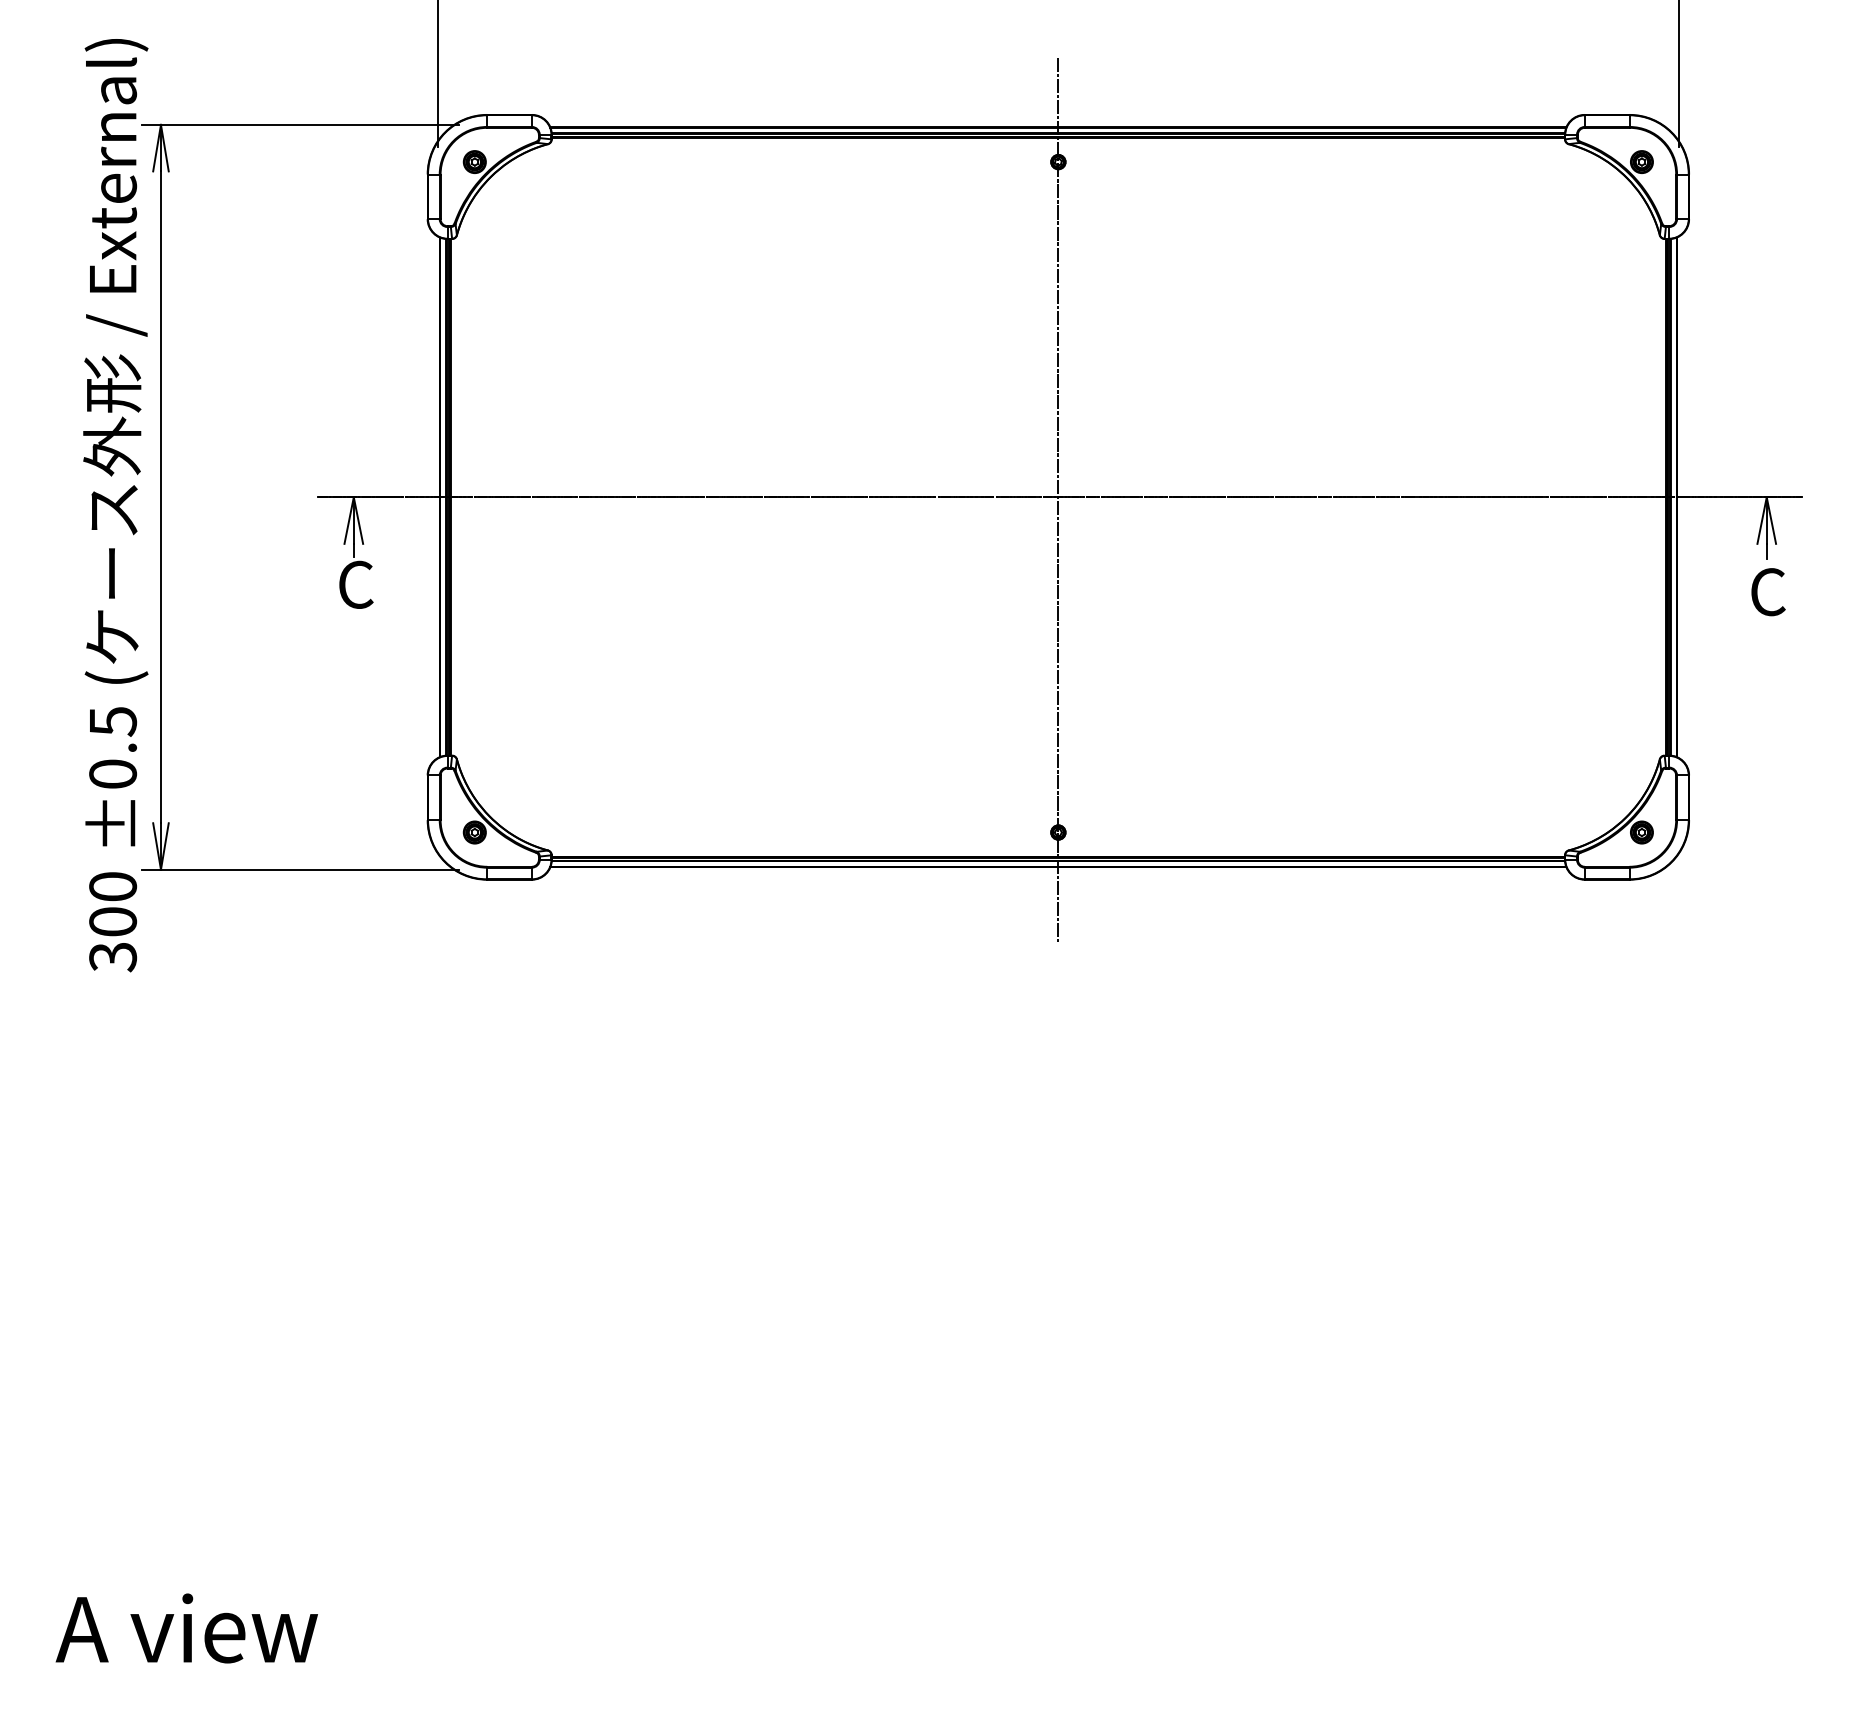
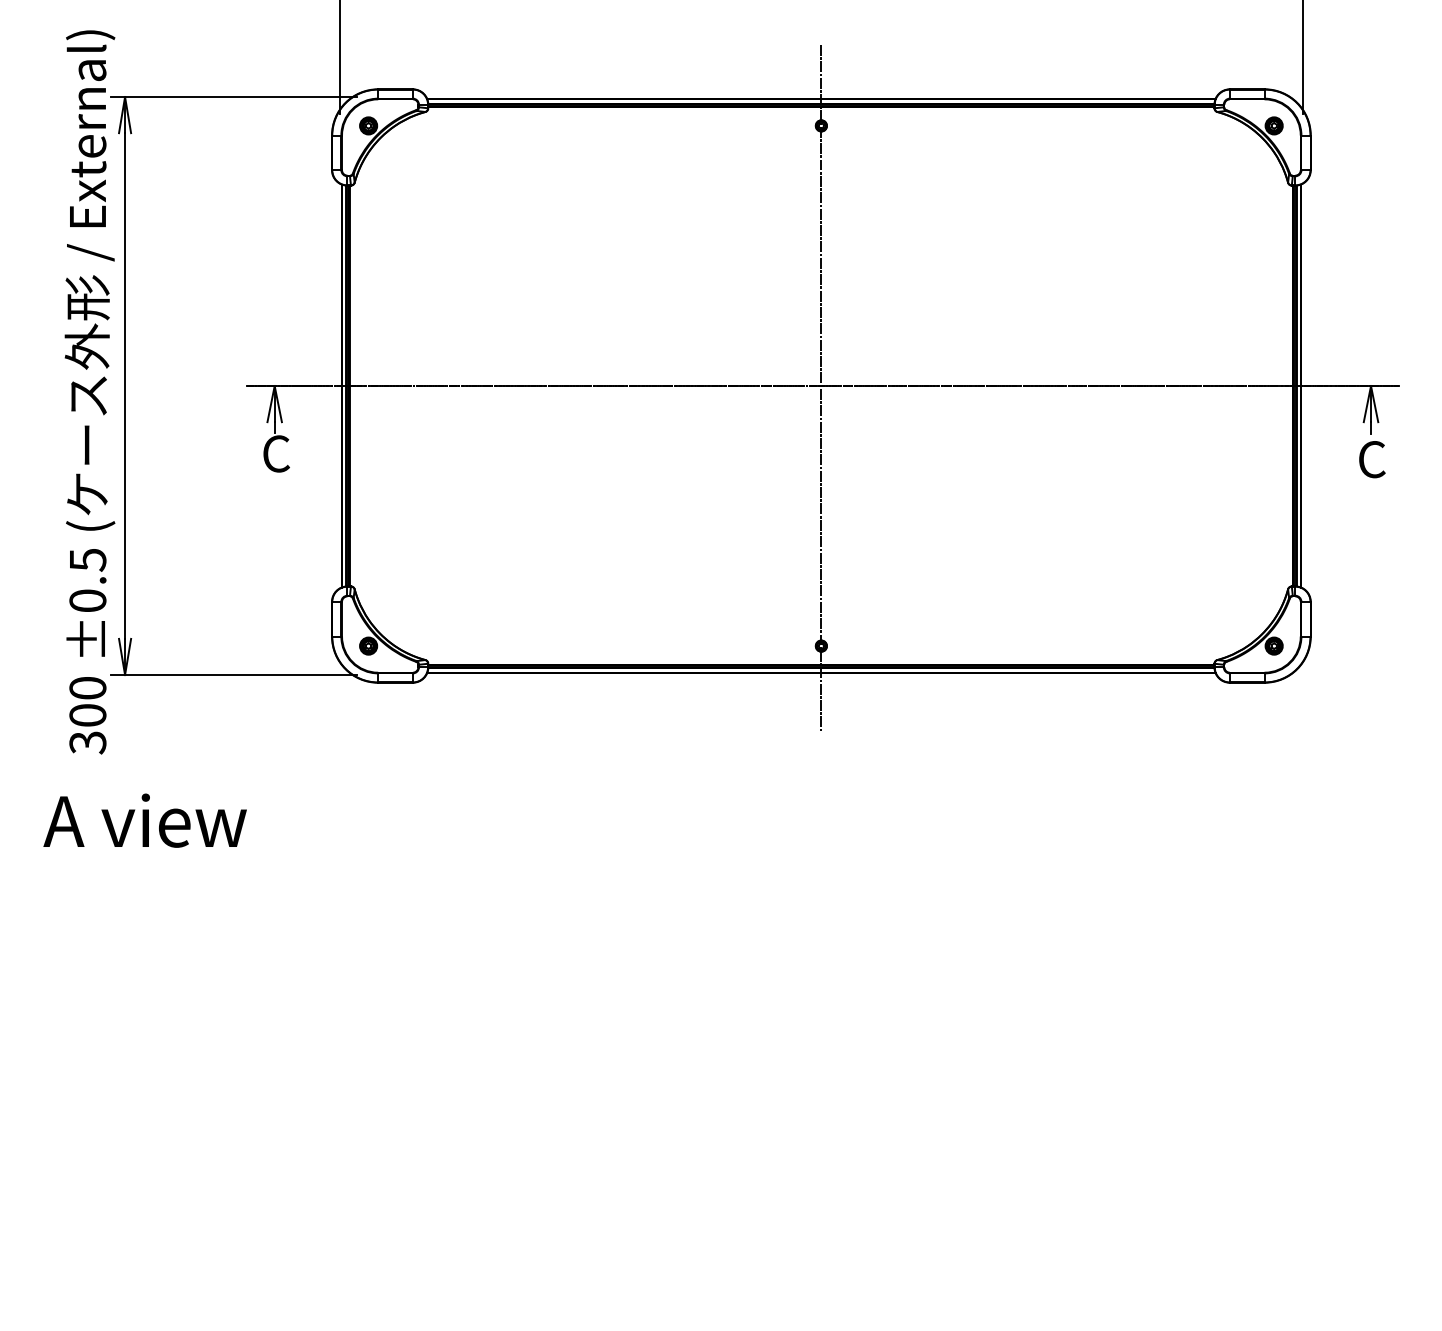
text: (186, 1628) -> (144, 820), moved

